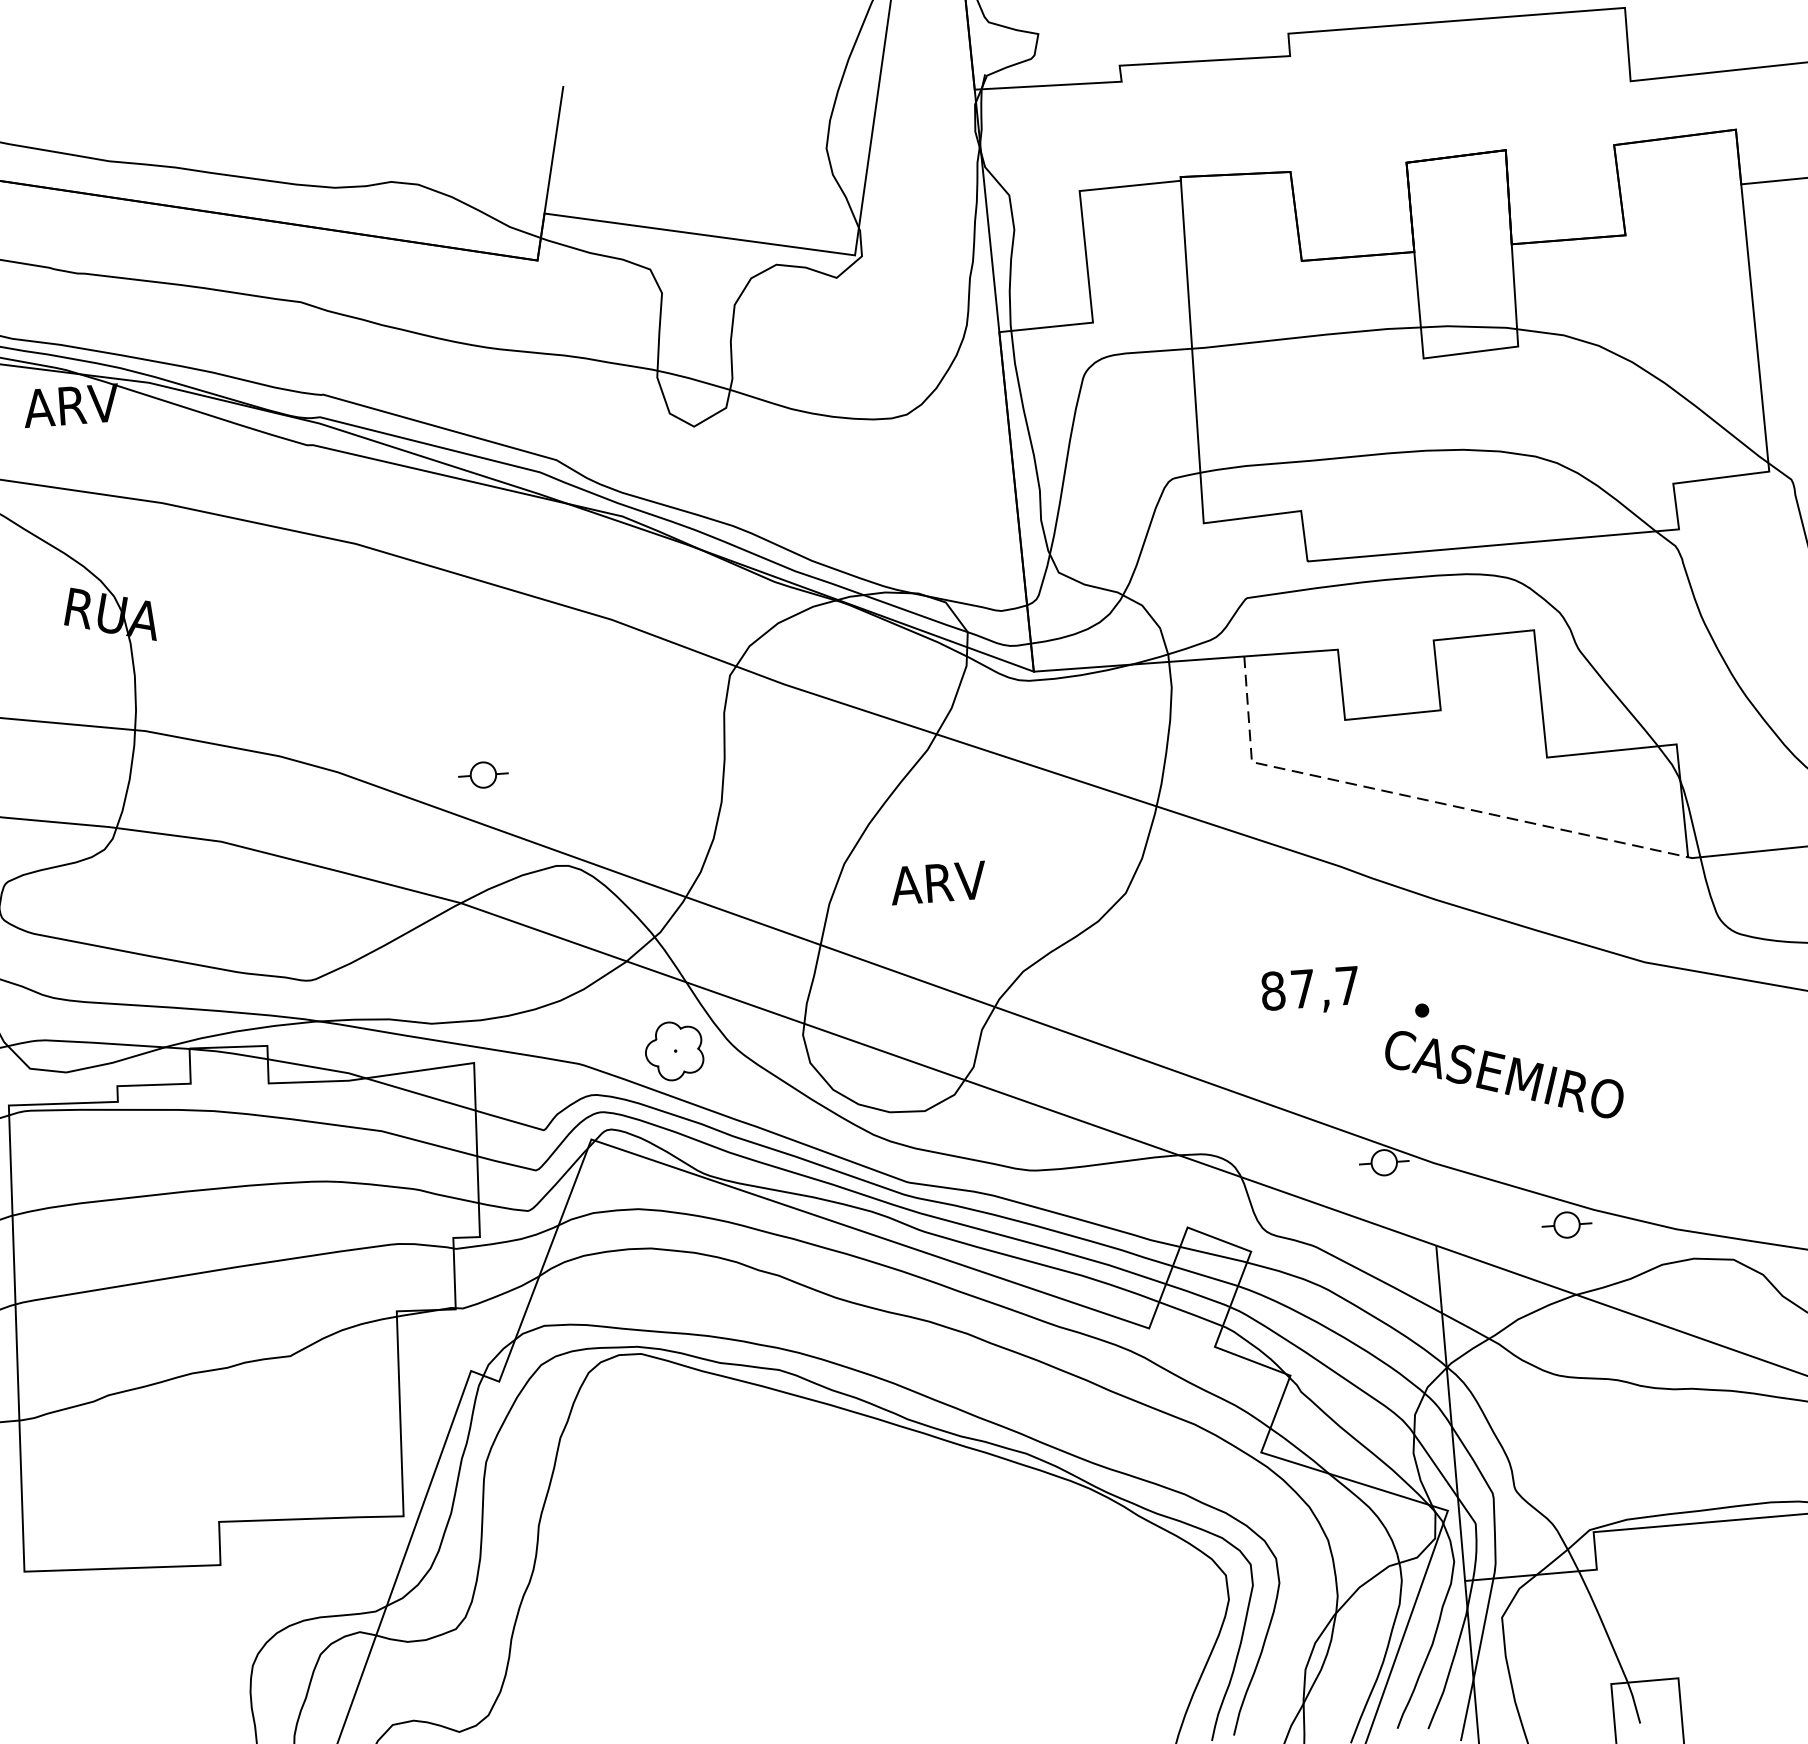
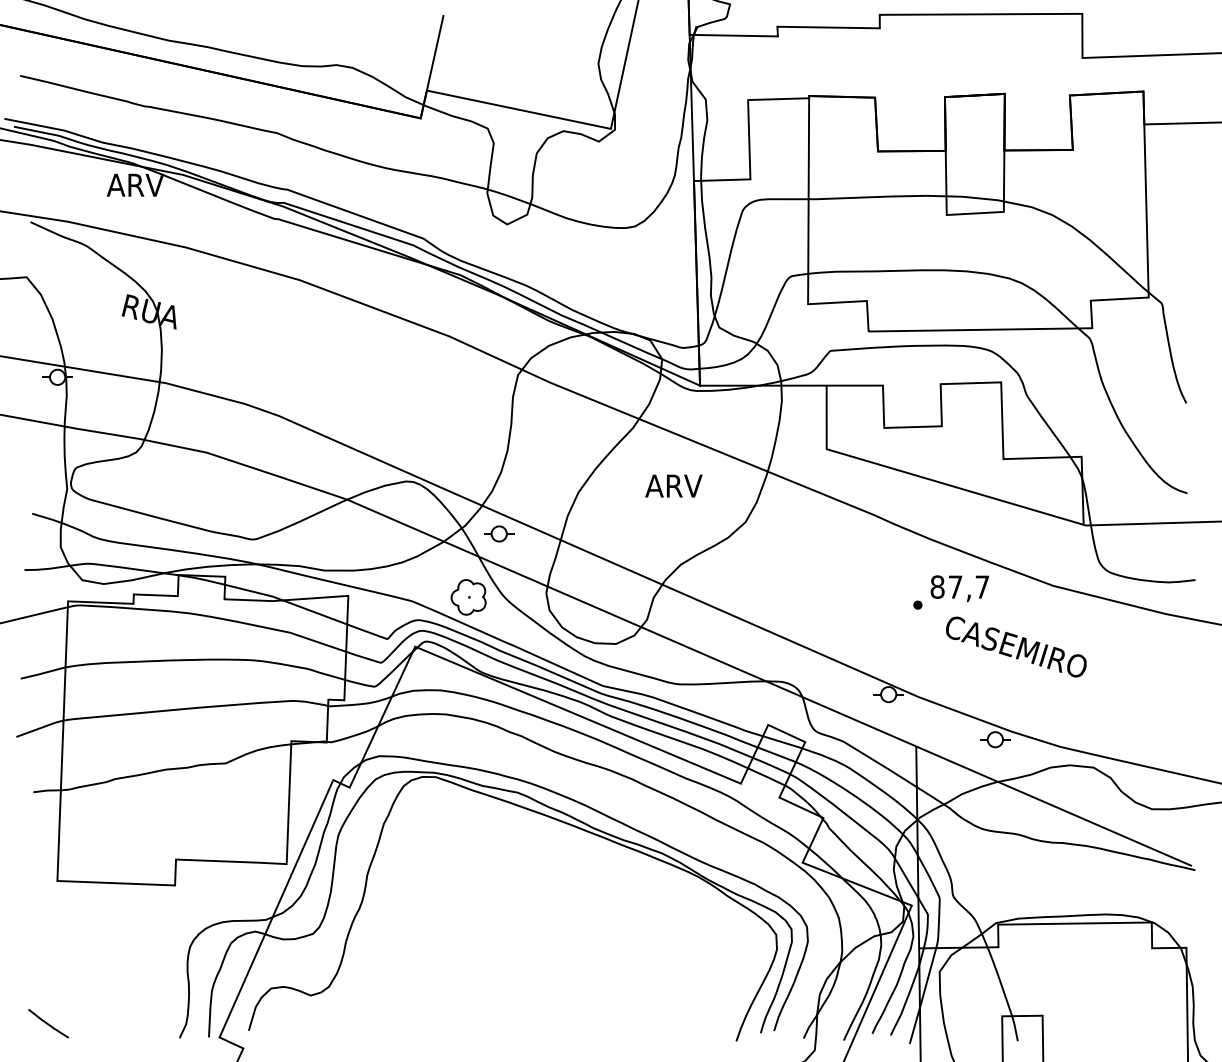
part: (483, 774) -> (499, 533), moved
line: (1417, 797) -> (924, 477), dashed -> solid
text: (937, 882) -> (673, 485), moved
text: (1309, 990) -> (959, 588), moved
text: (1504, 1073) -> (1016, 646), moved

